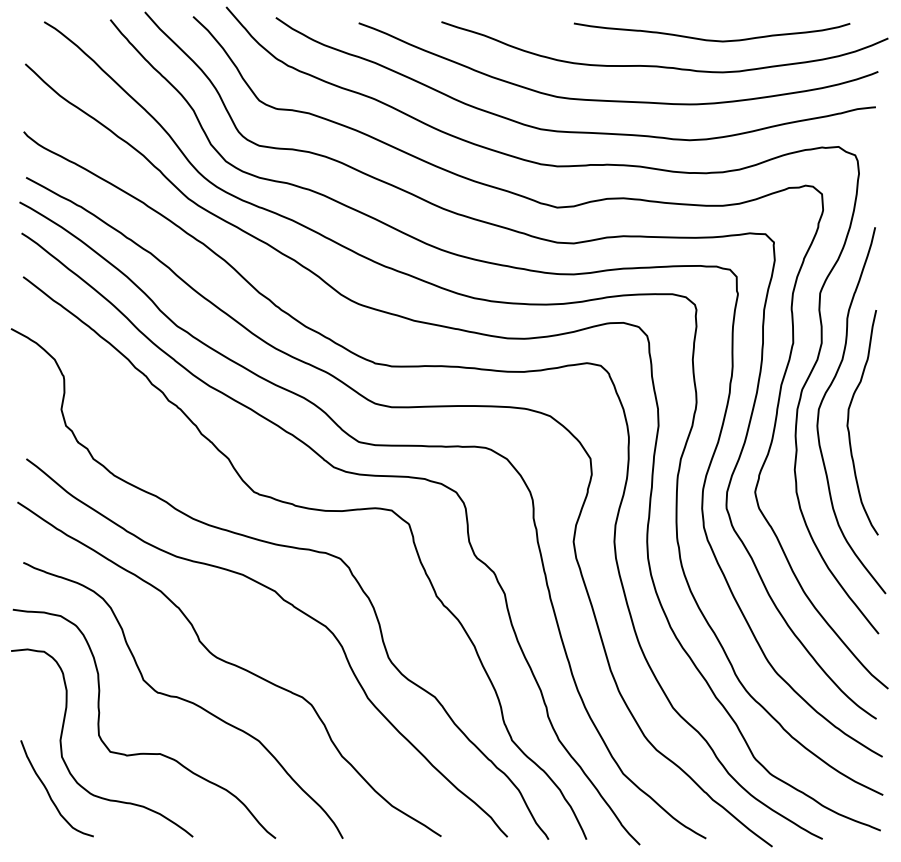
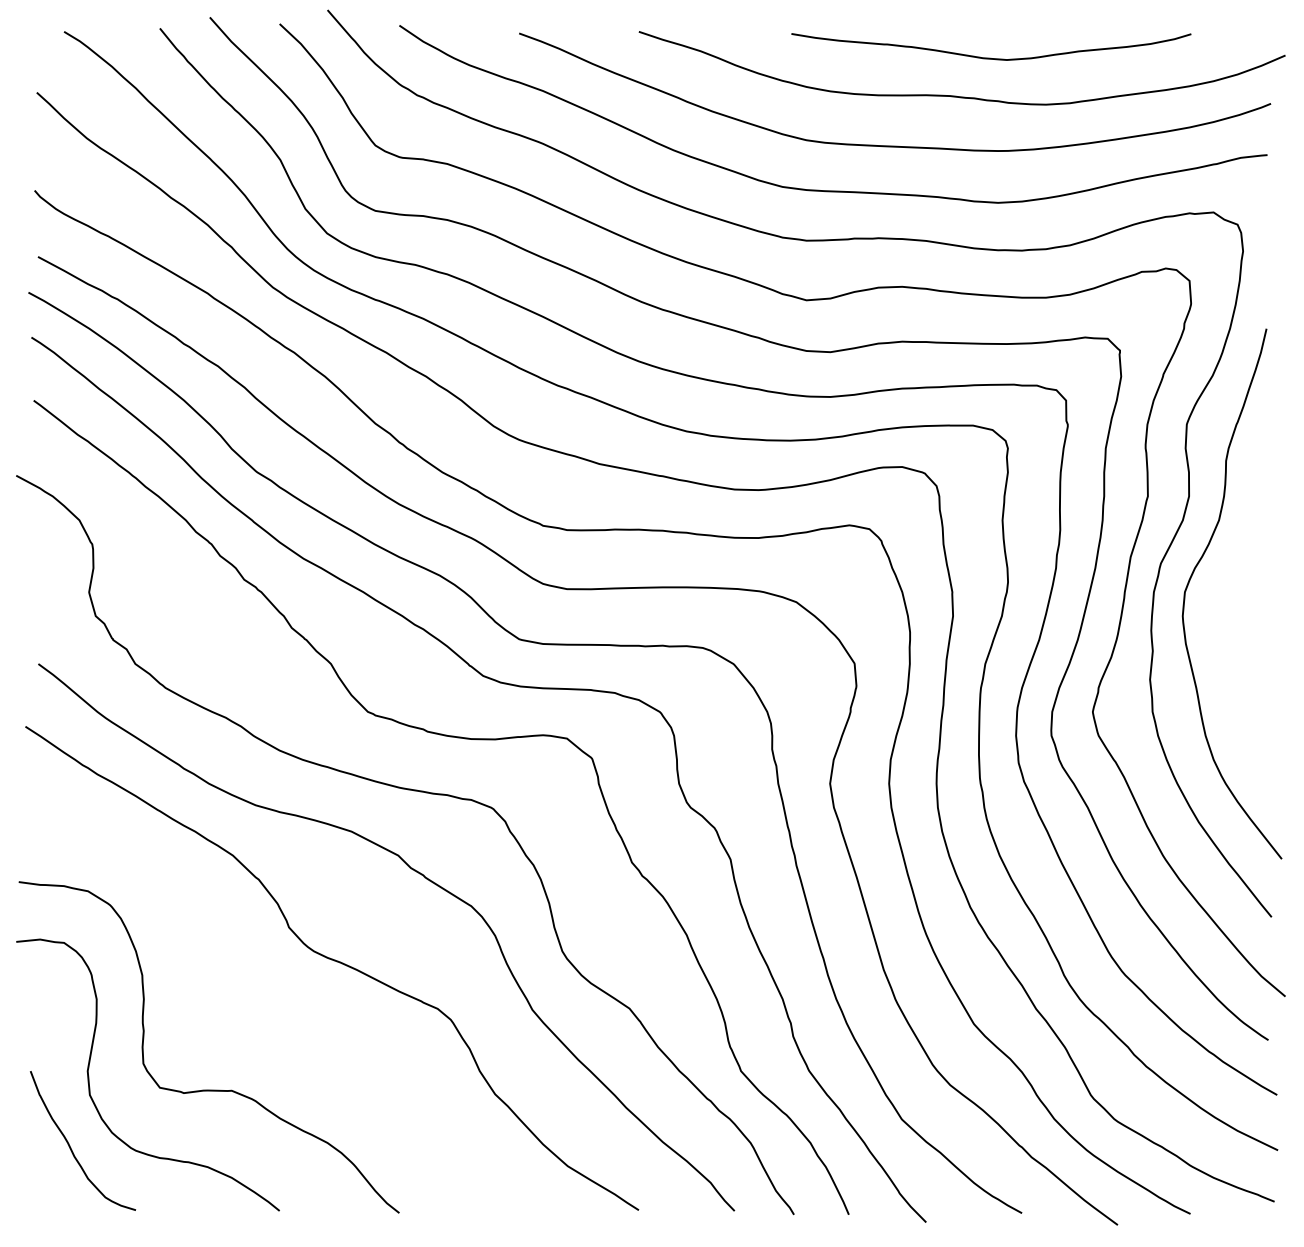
curve: (711, 39) -> (990, 57), moved
curve: (849, 418) -> (1229, 605), removed
curve: (183, 700) -> (265, 1013), removed

